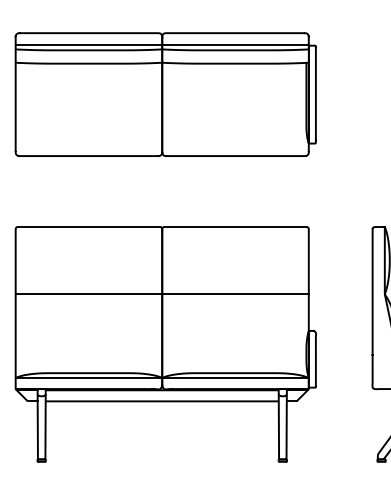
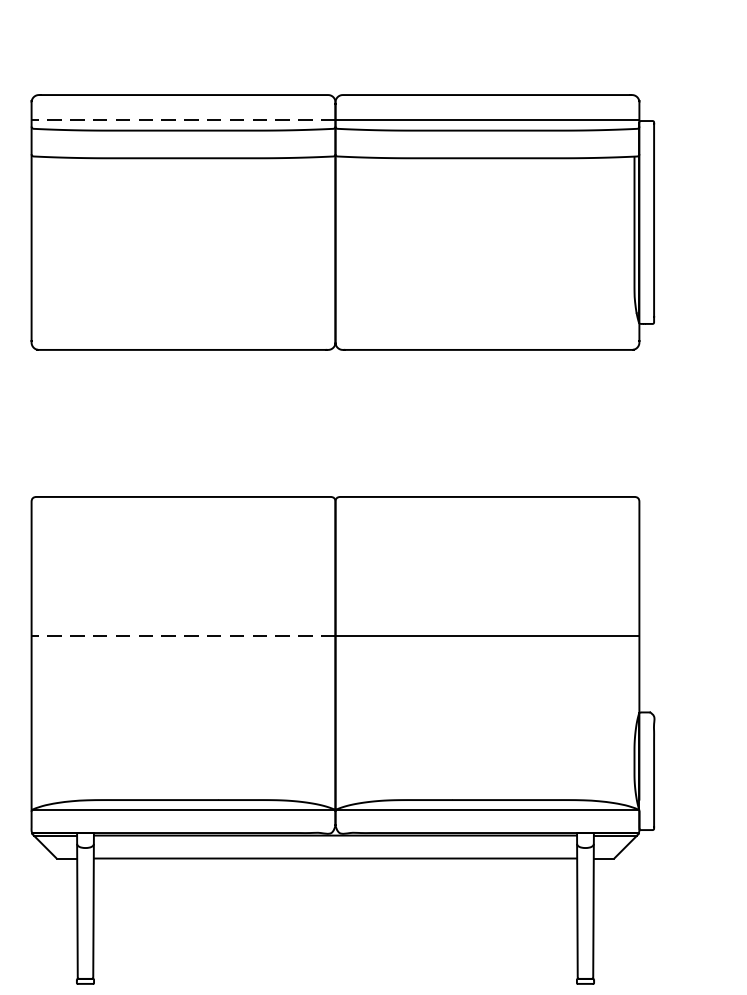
line: (88, 45) -> (182, 120), solid -> dashed
line: (88, 294) -> (182, 636), solid -> dashed

